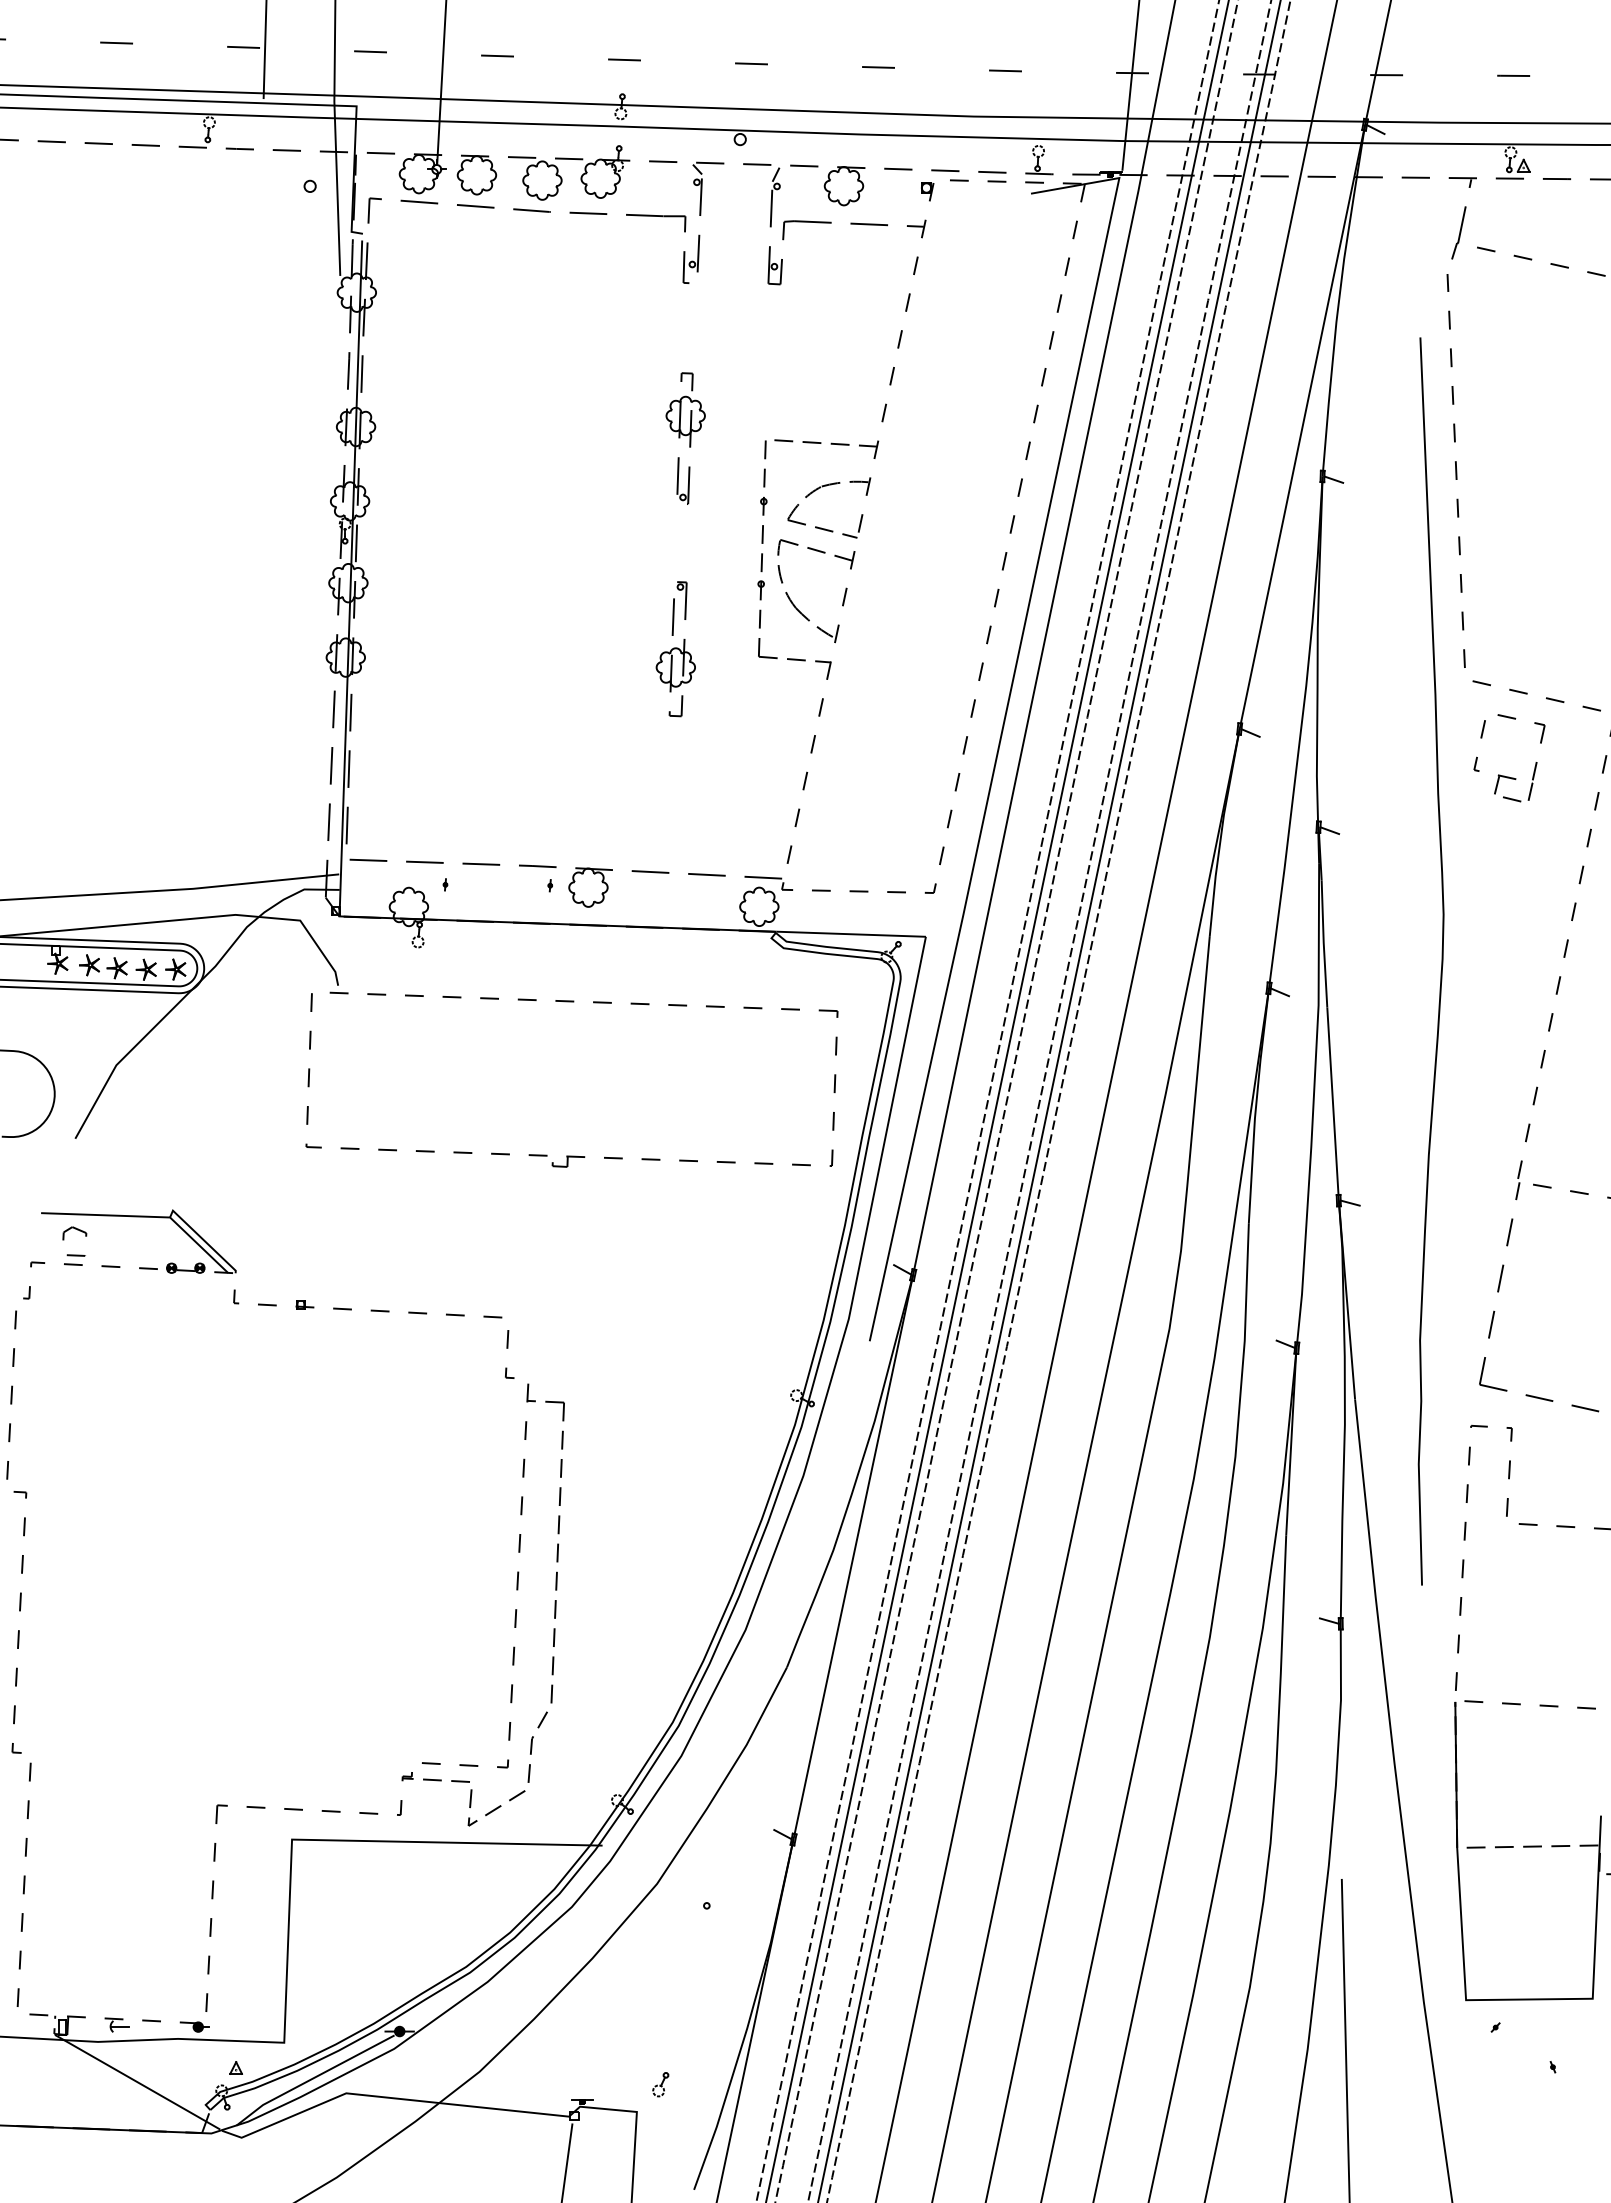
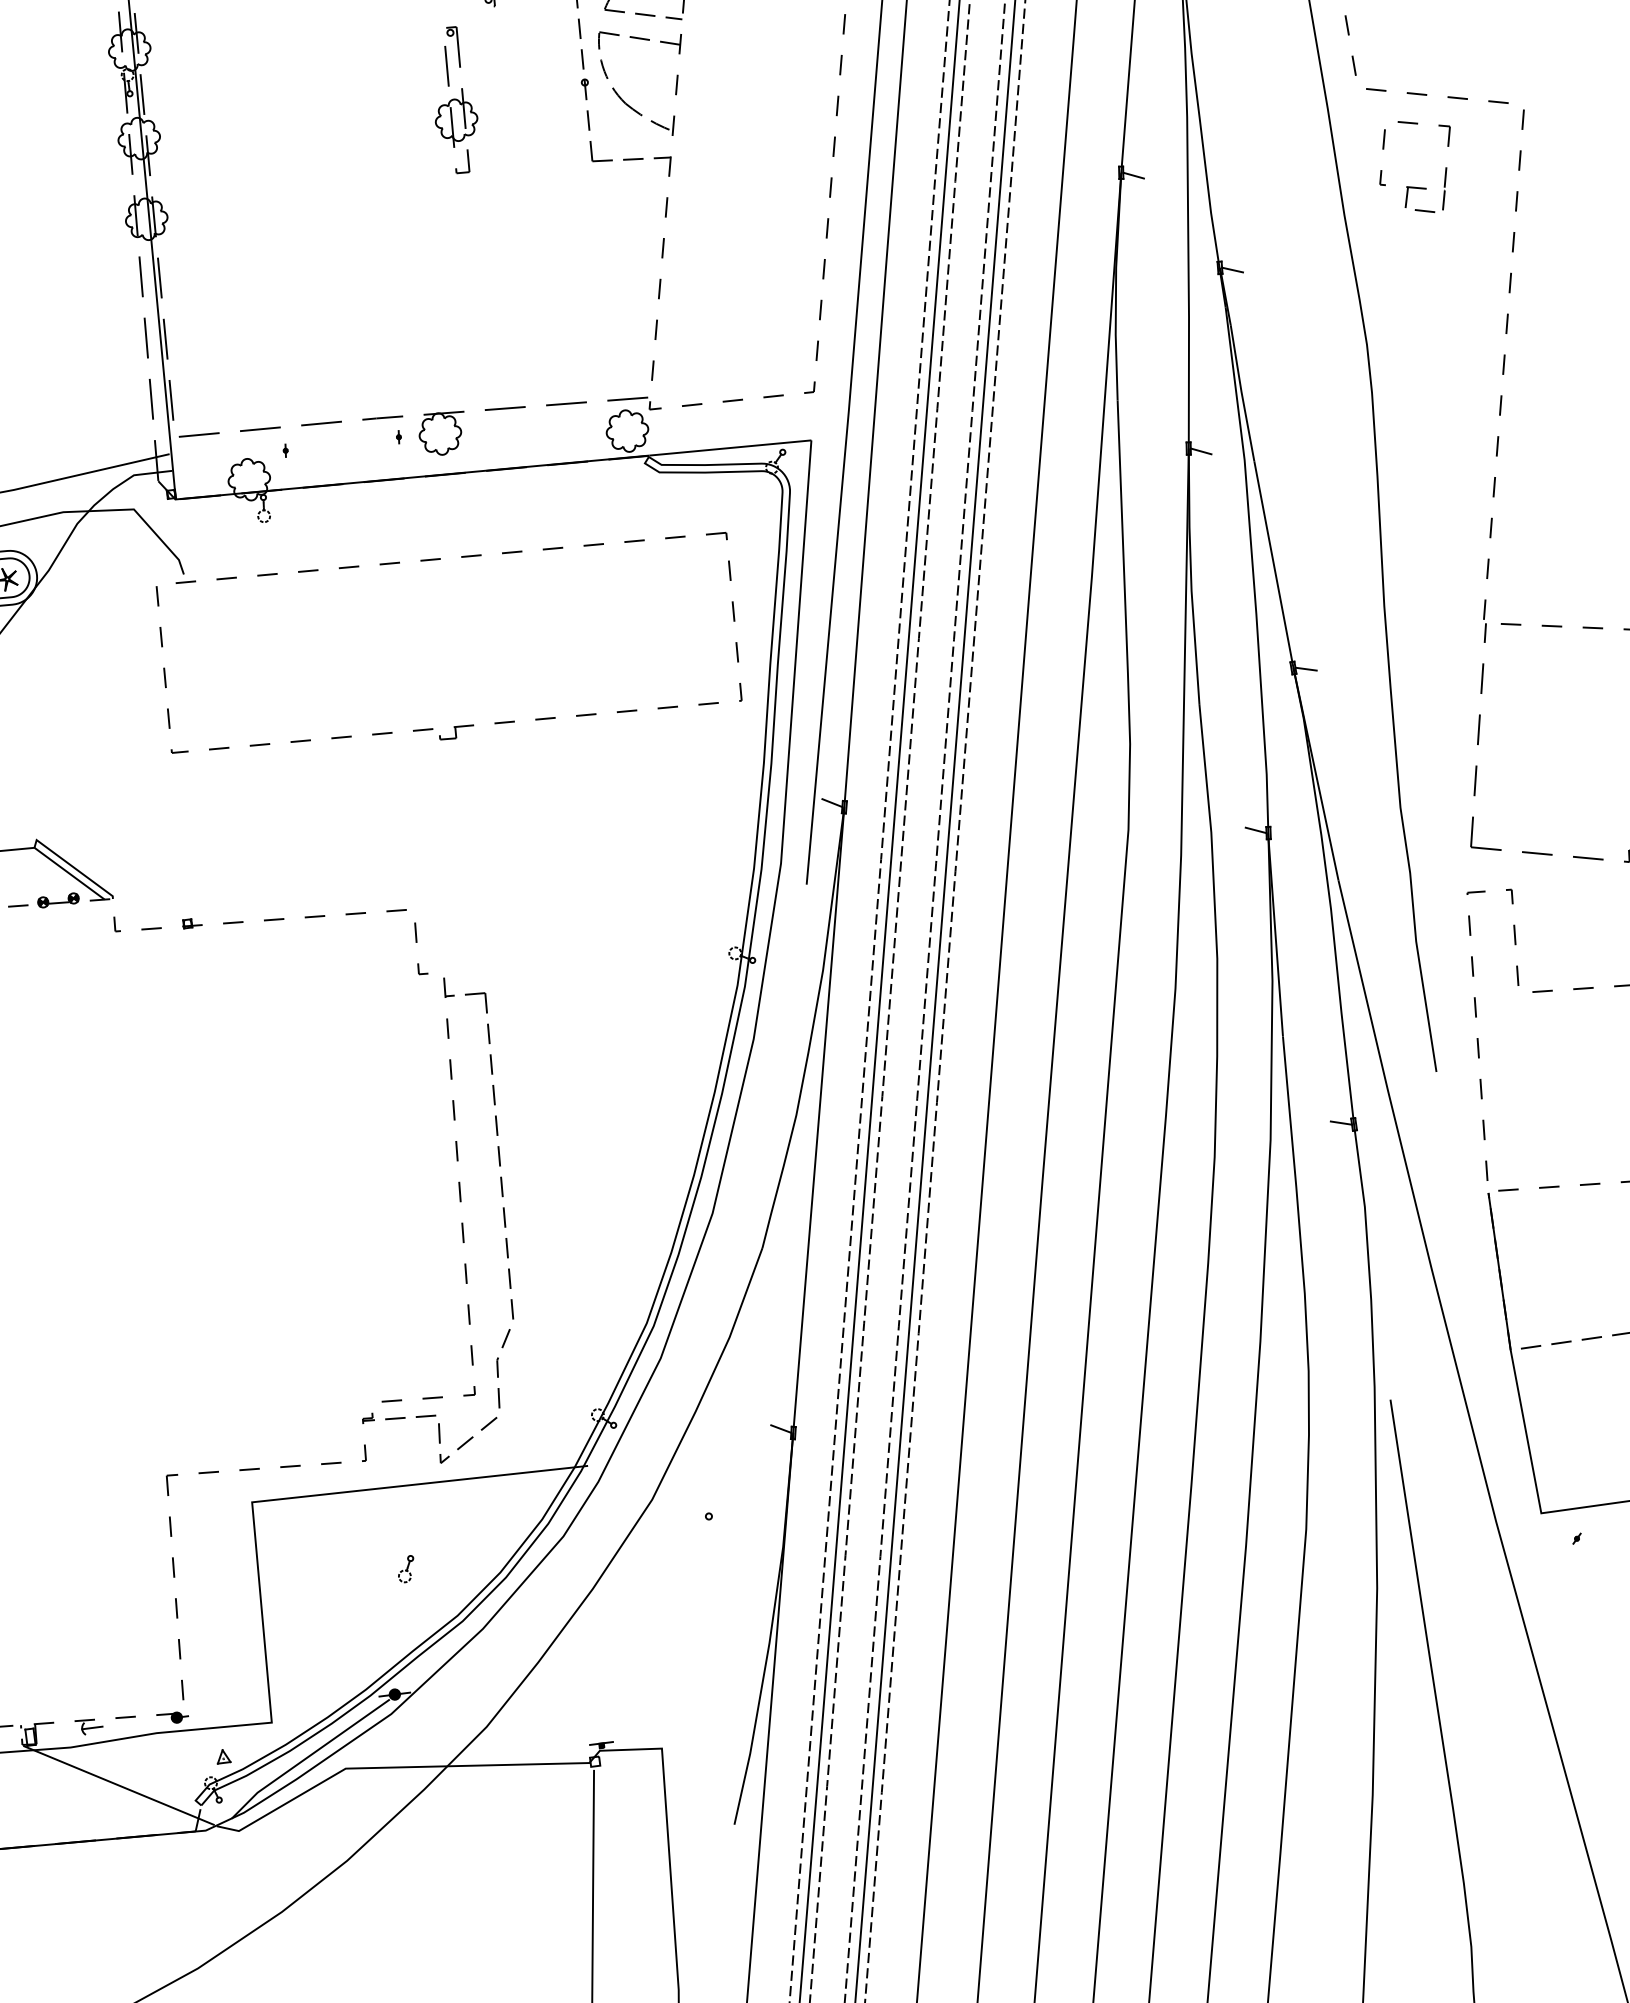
part: (675, 649) -> (453, 100), moved
part: (660, 2084) -> (405, 1569), moved

